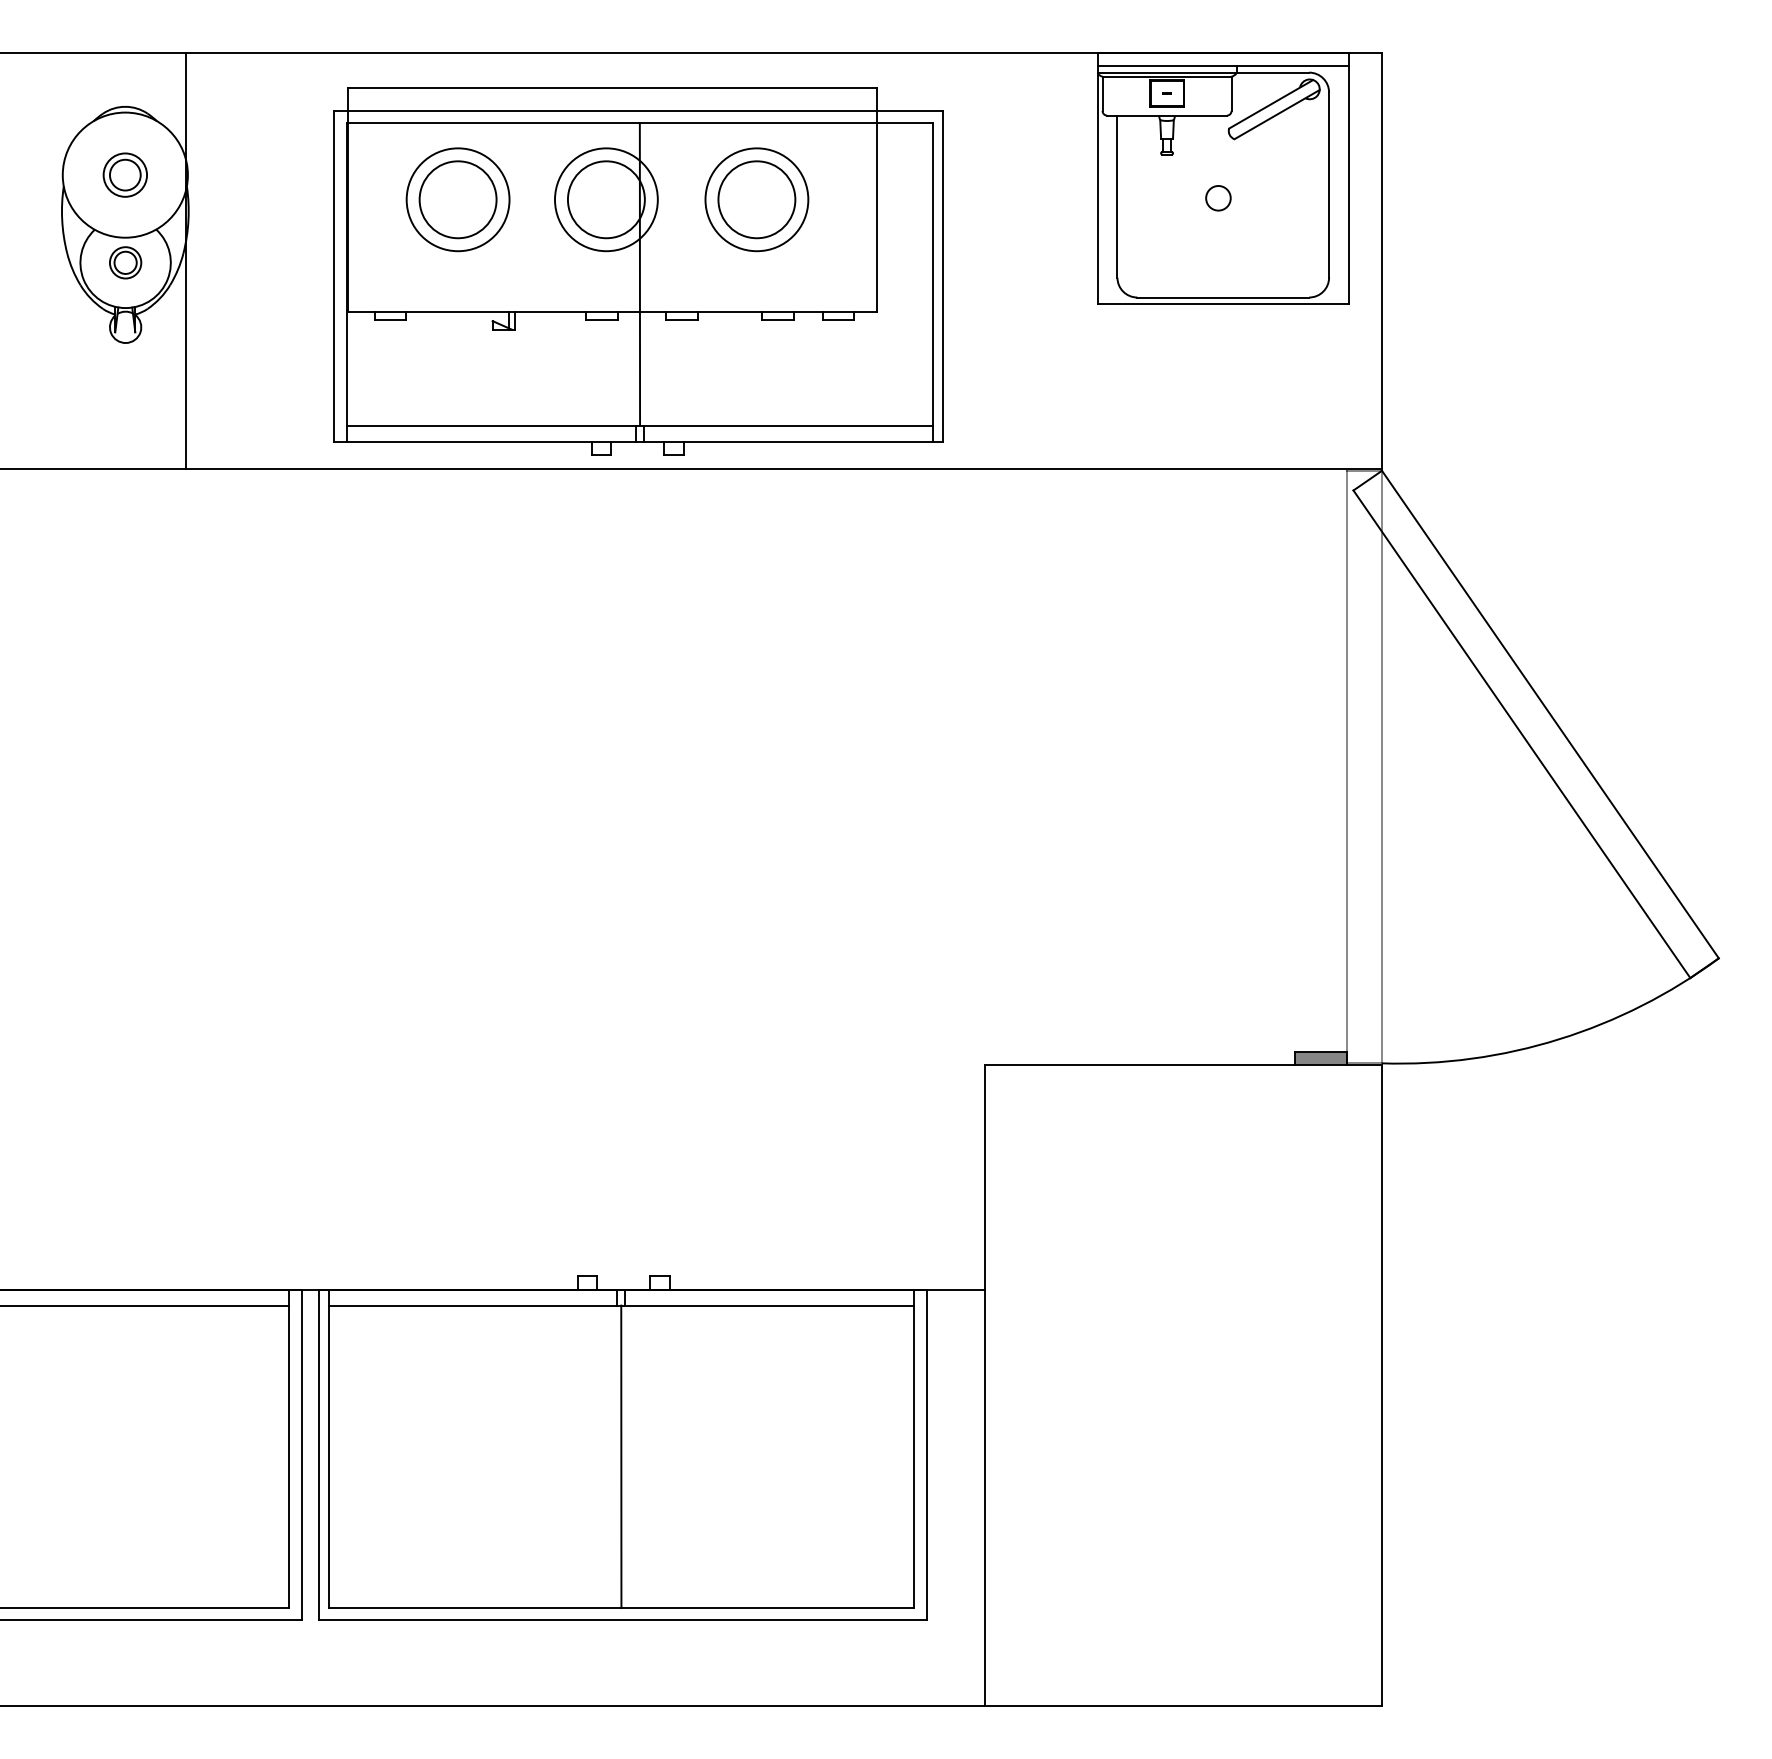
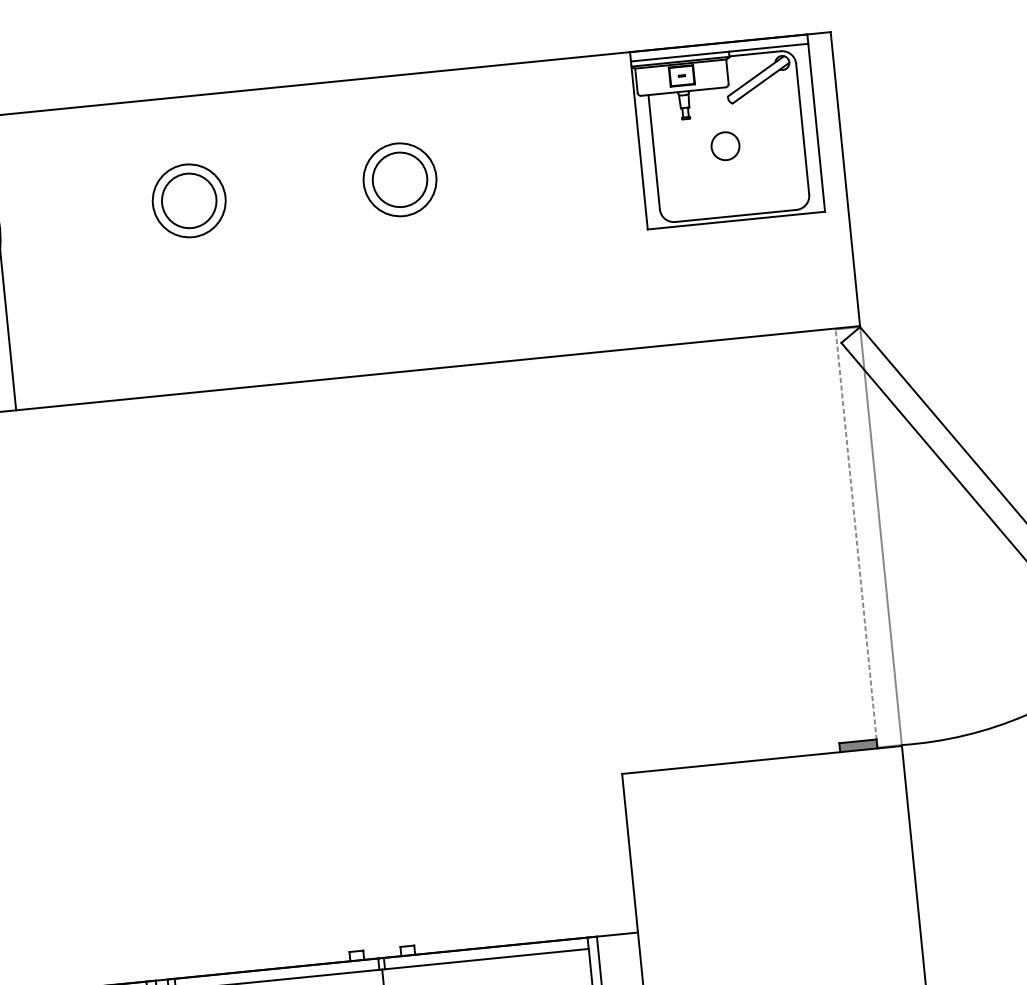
circle: (1218, 198) -> (725, 146), size x1.6
part: (638, 271) -> (321, 238), removed
line: (1347, 766) -> (856, 538), solid -> dashed

